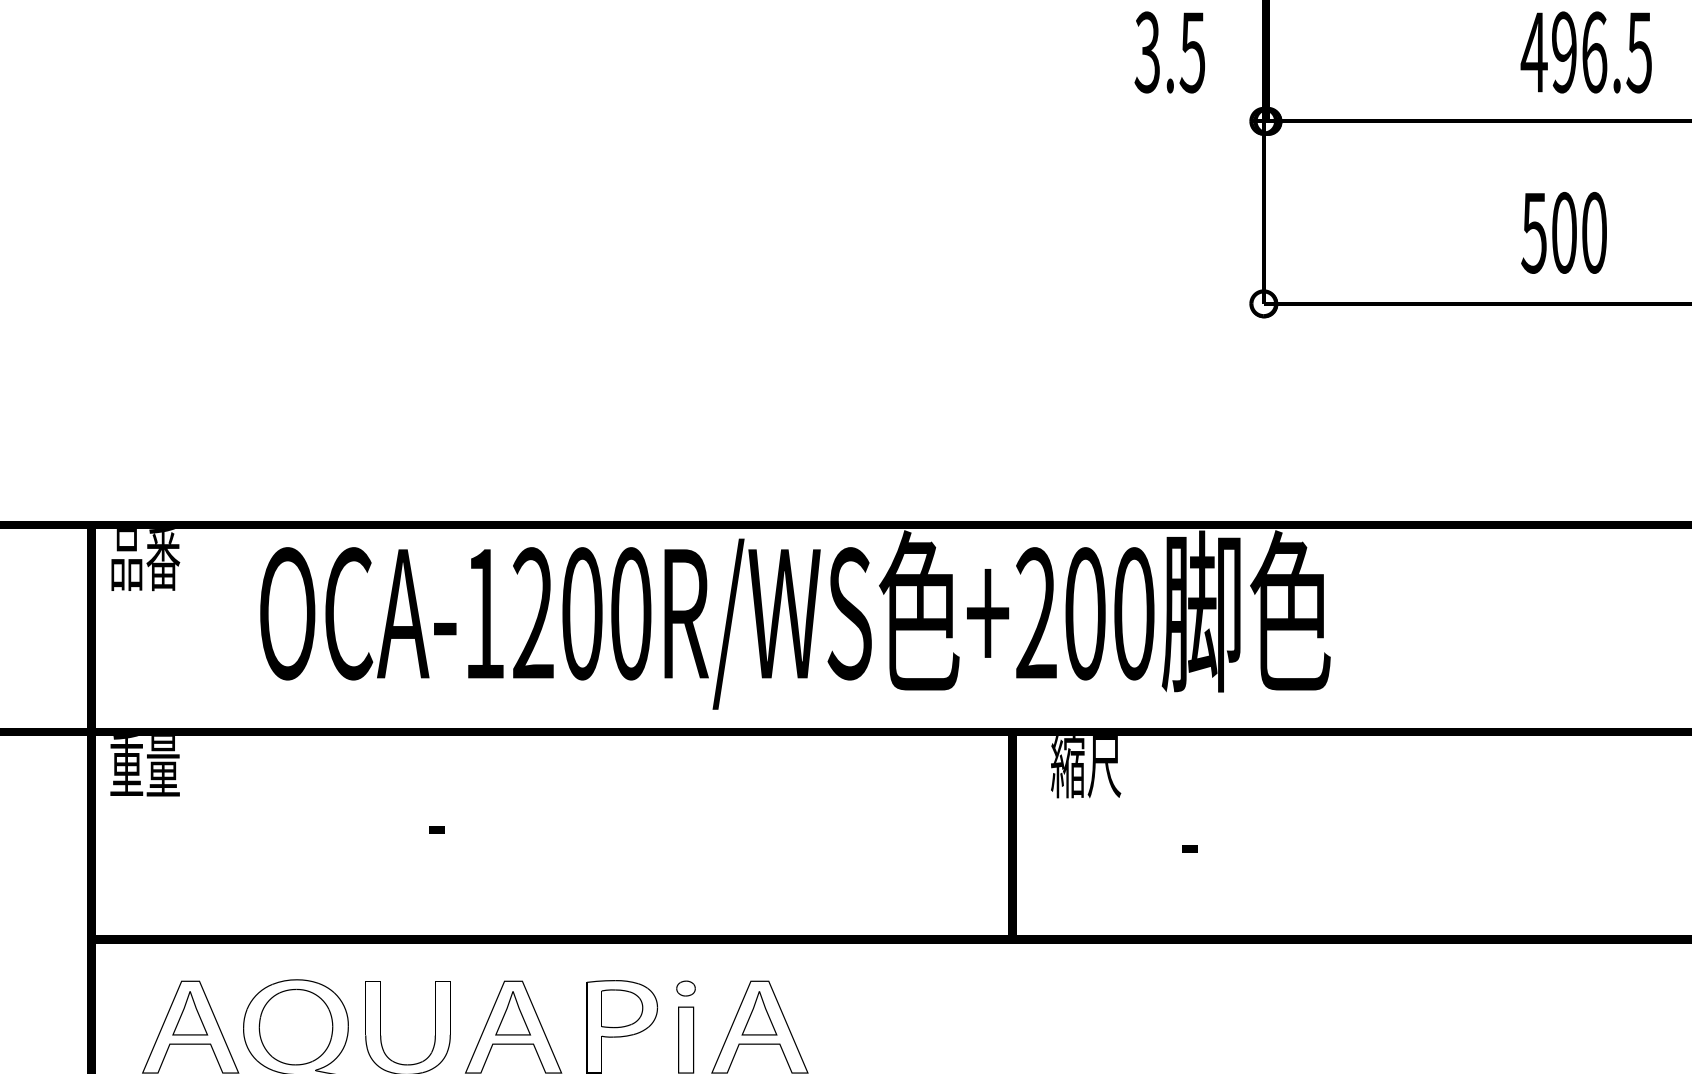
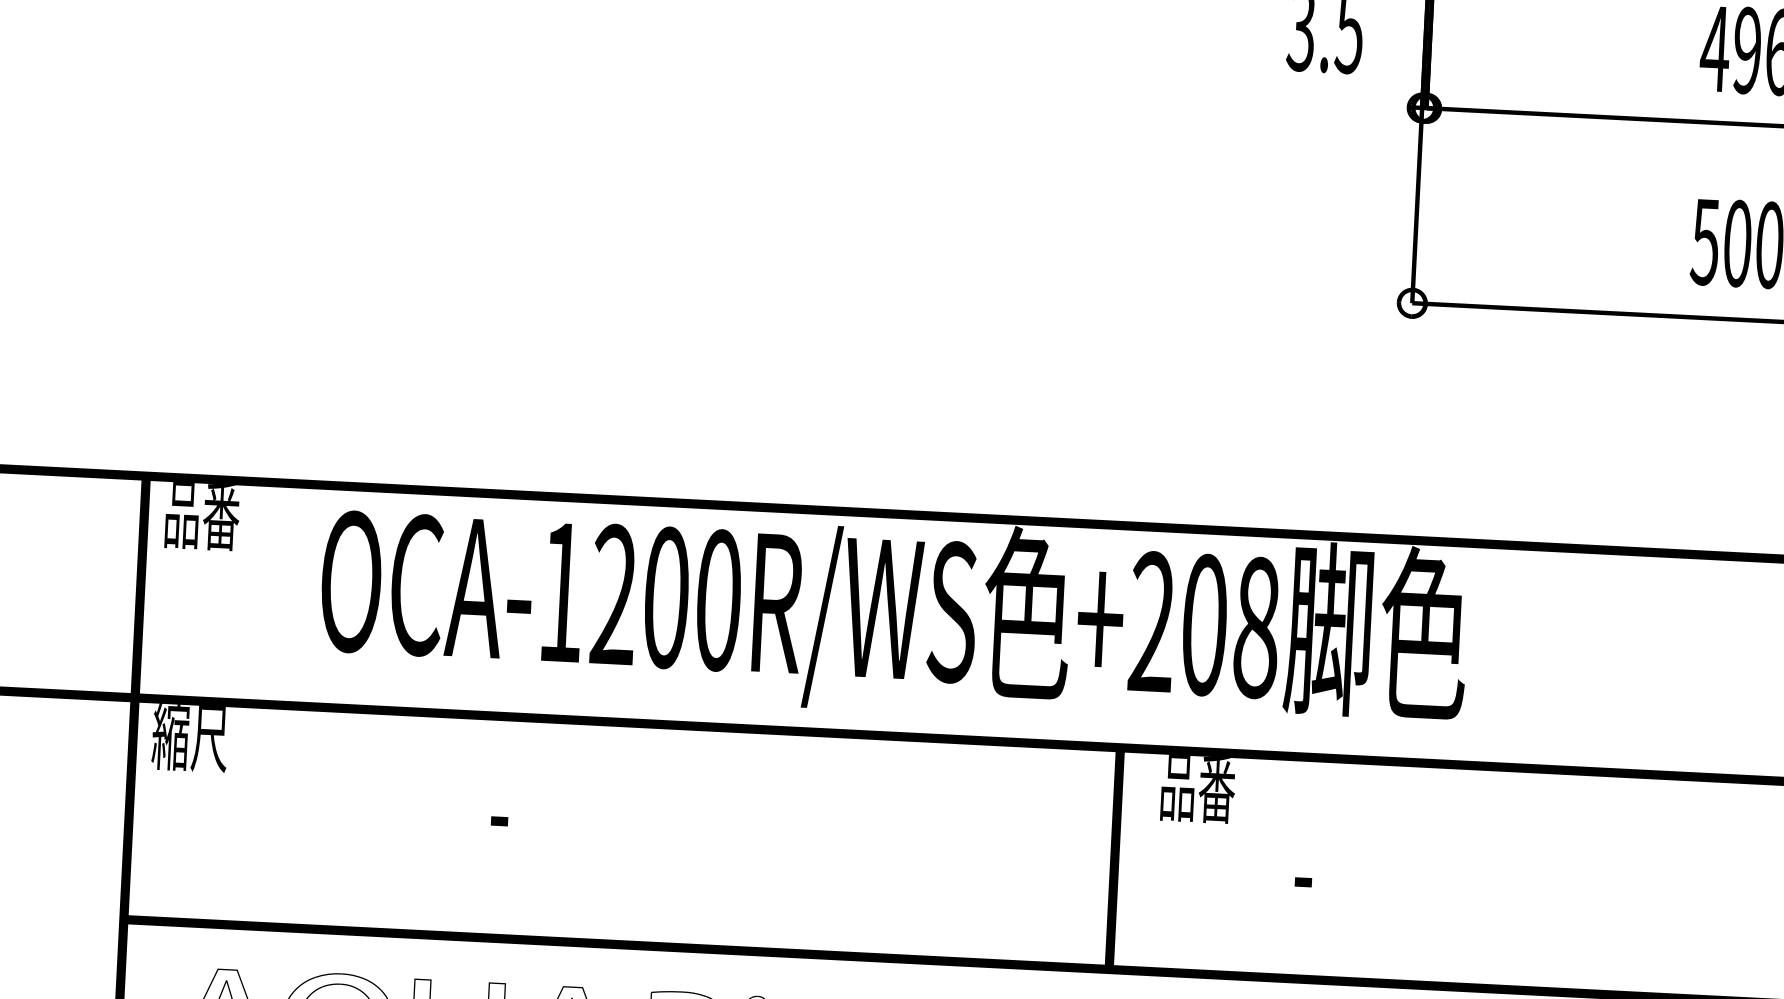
text: (1134, 613) -> (1257, 627), +200 -> +208
text: (144, 767) -> (189, 738), 重量 -> 縮尺
text: (1086, 767) -> (1197, 789), 縮尺 -> 品番

